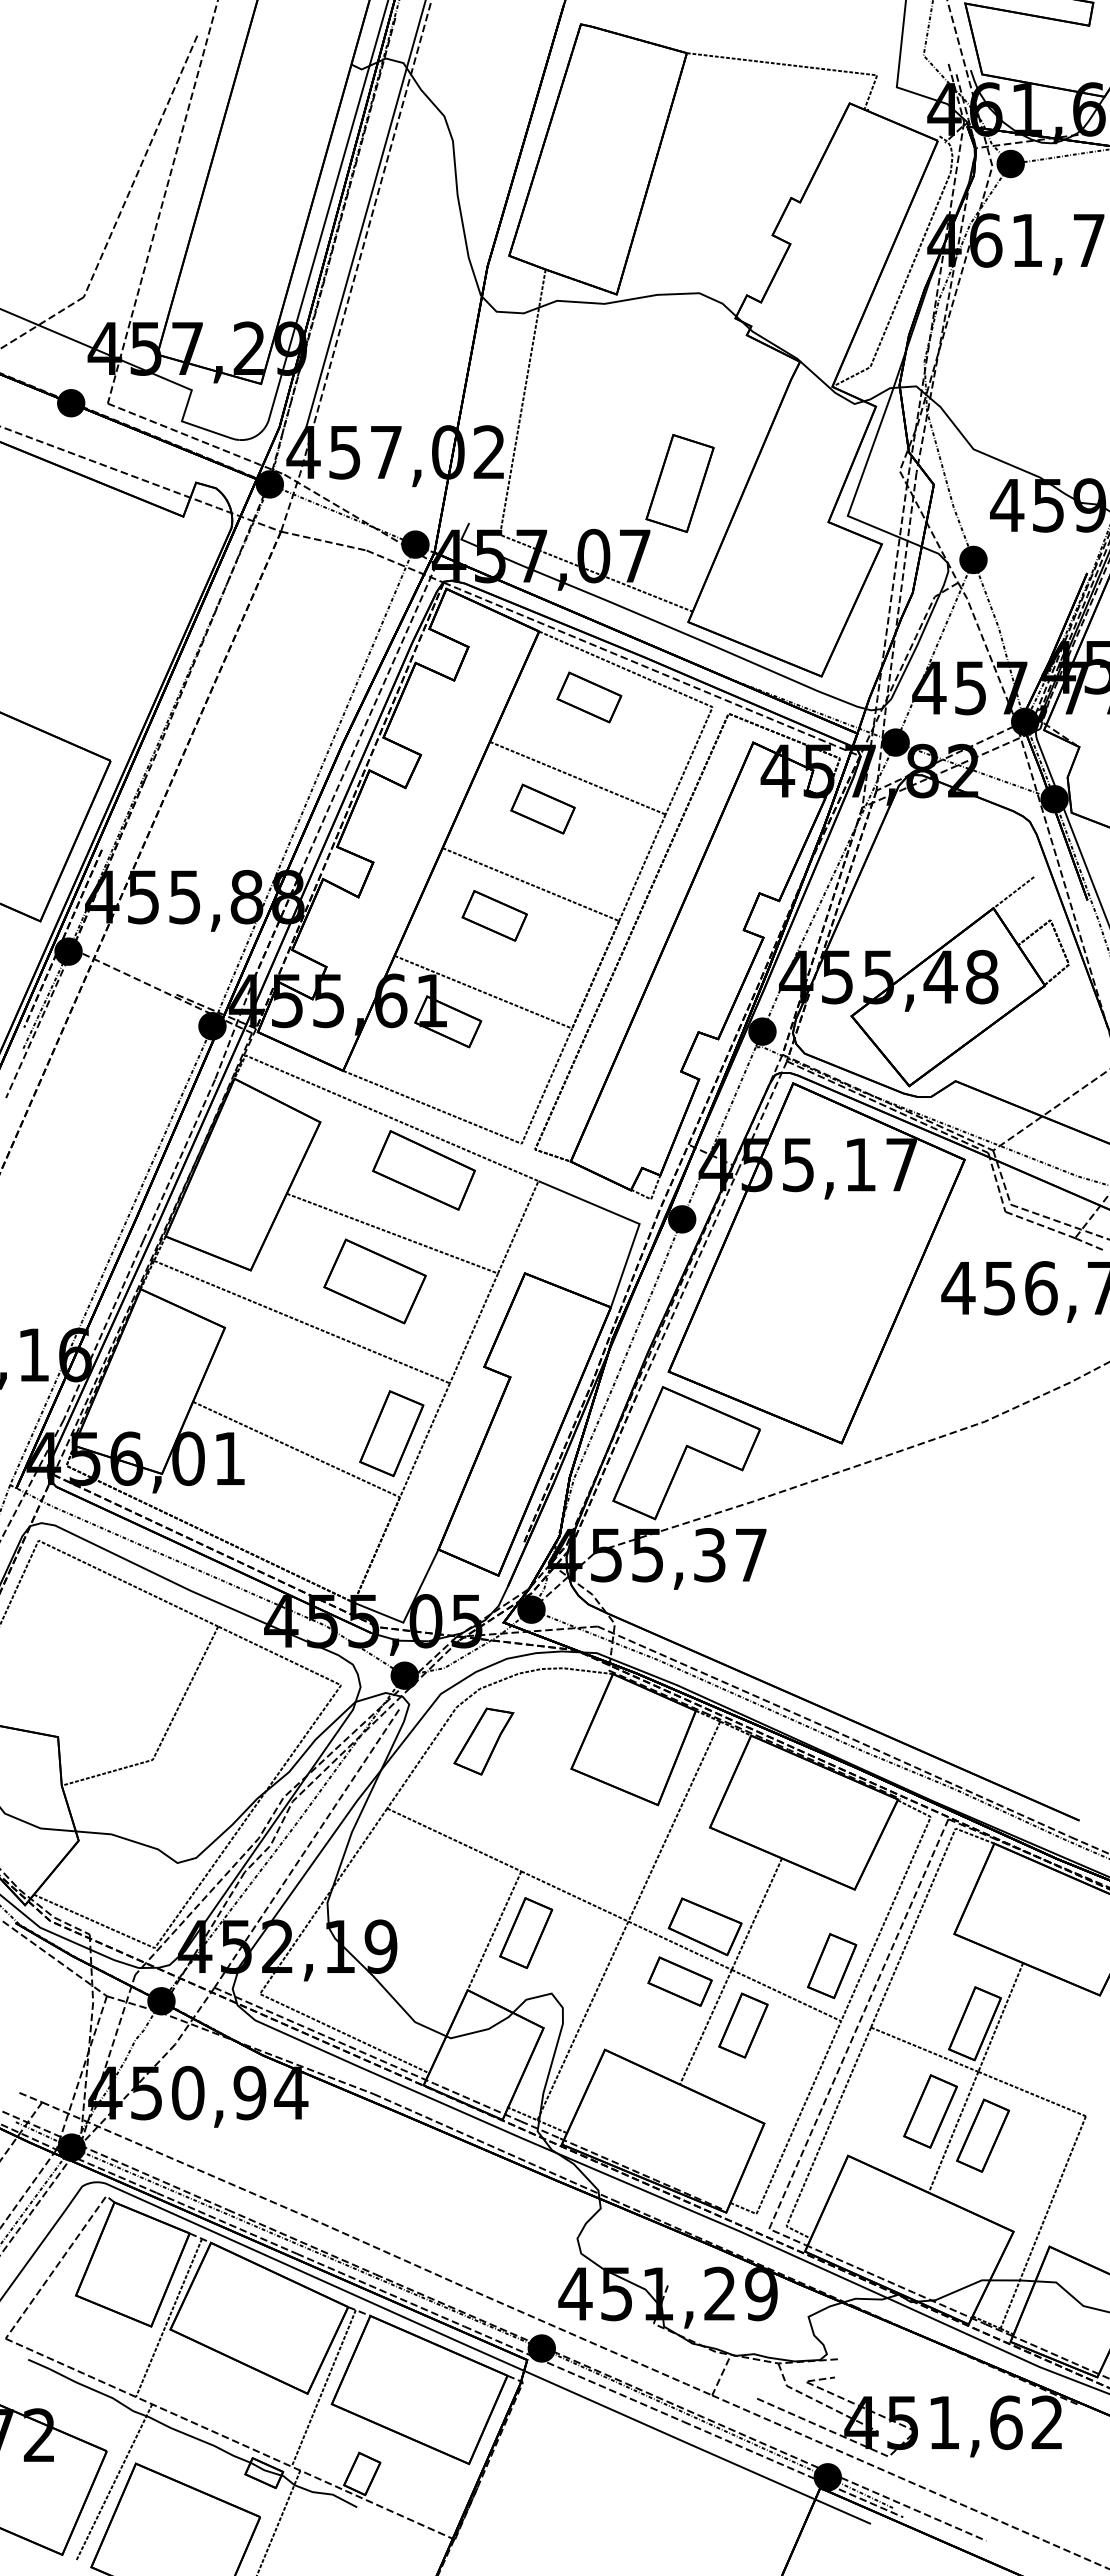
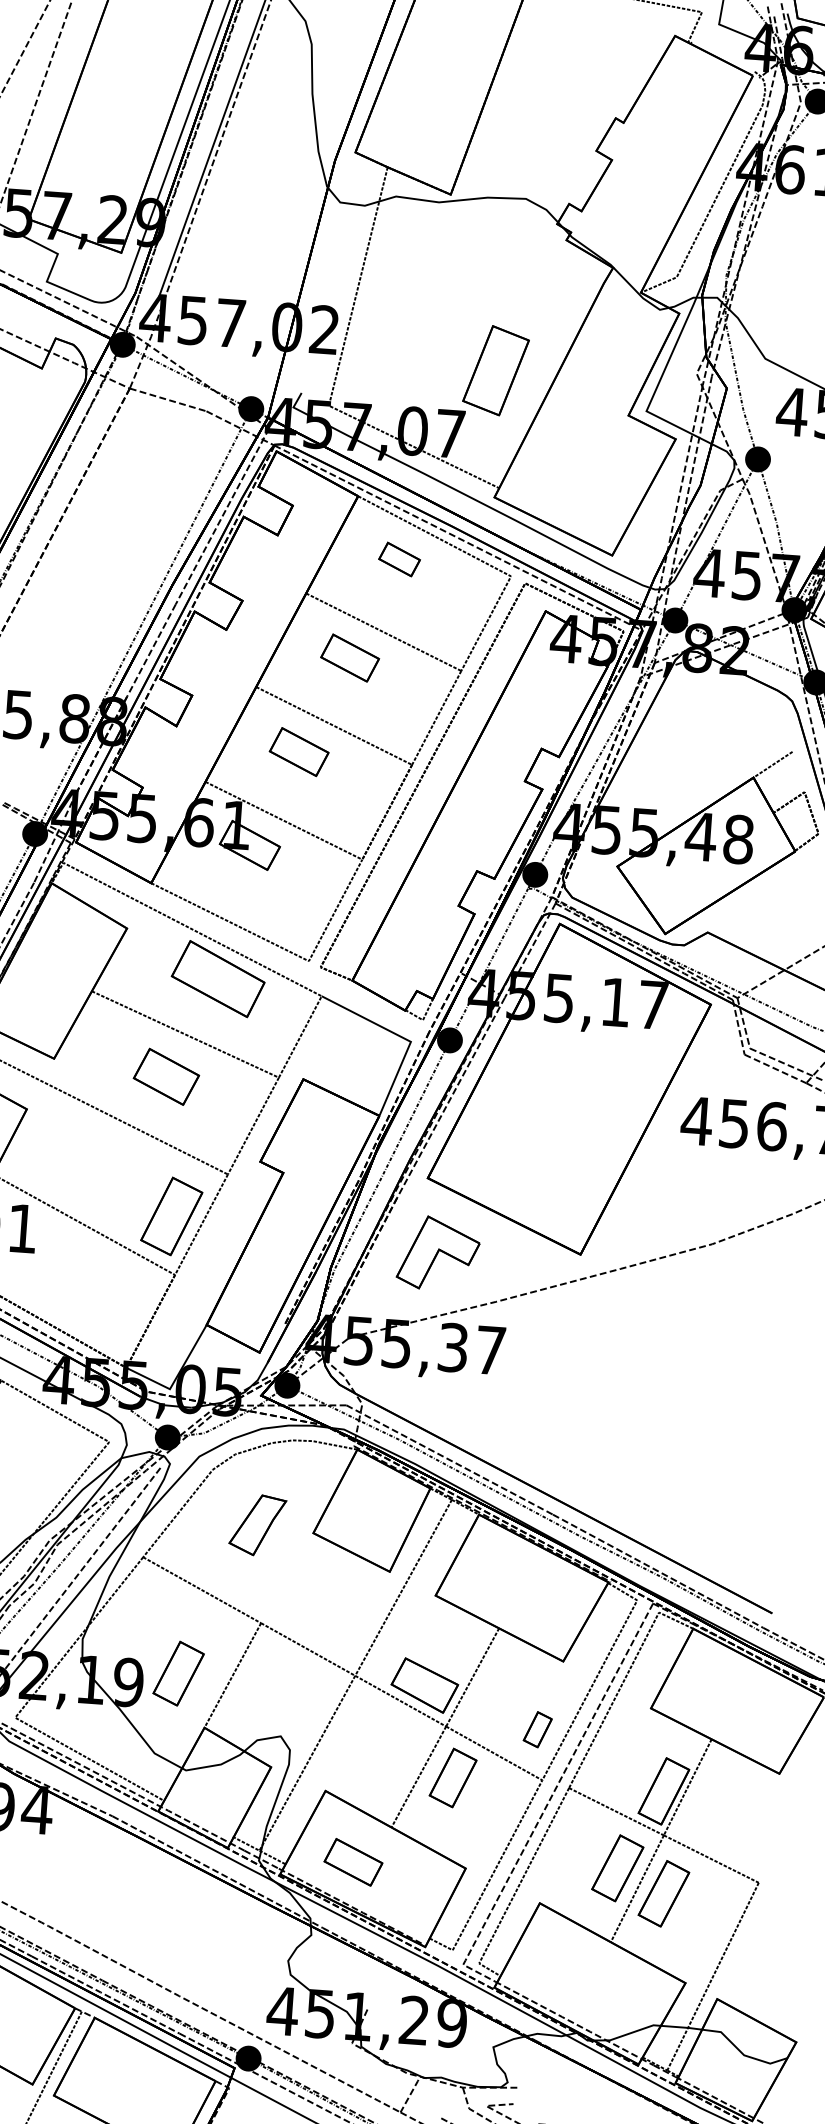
part: (589, 697) -> (399, 559), size x0.7
part: (374, 1281) -> (165, 1076), size x0.7
part: (686, 1453) -> (438, 1253), size x0.6
part: (483, 1741) -> (257, 1525), moved
part: (526, 1933) -> (178, 1674), moved
part: (832, 1966) -> (538, 1730), size x0.6
part: (679, 1981) -> (352, 1862), moved

